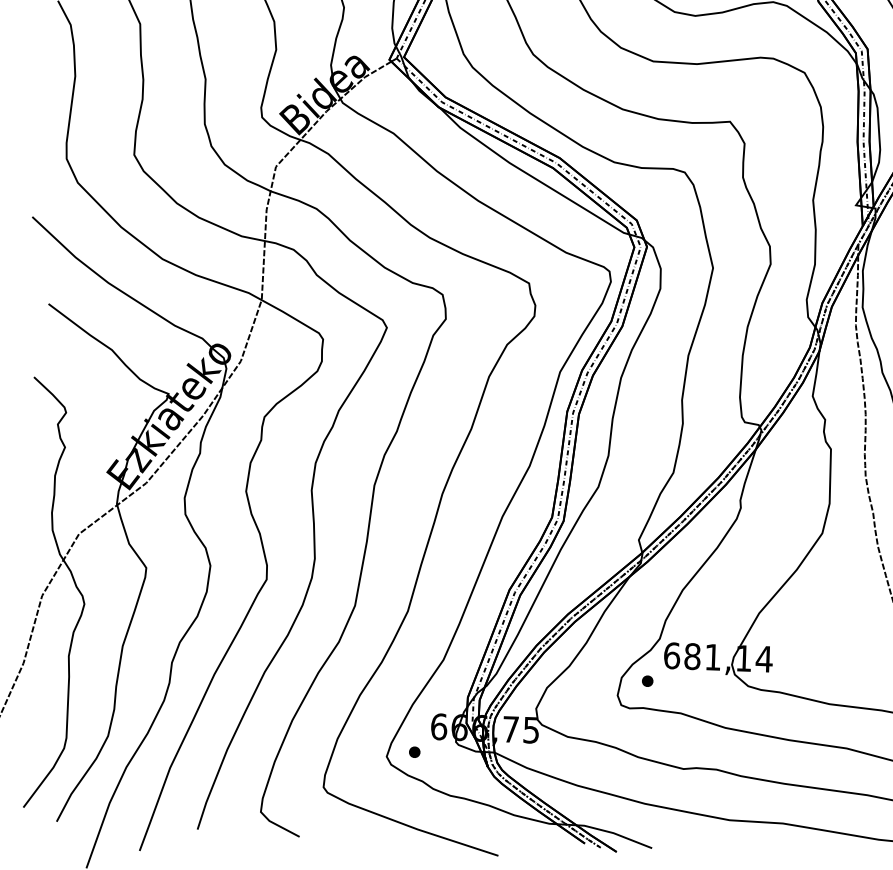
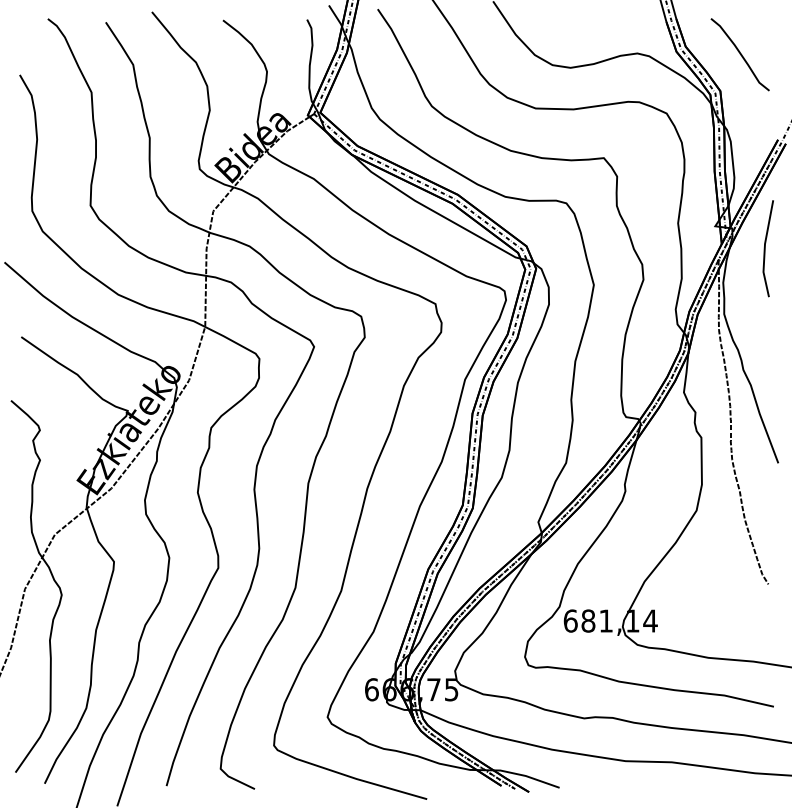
part: (647, 680) -> (550, 643), removed
part: (414, 752) -> (351, 712), removed

